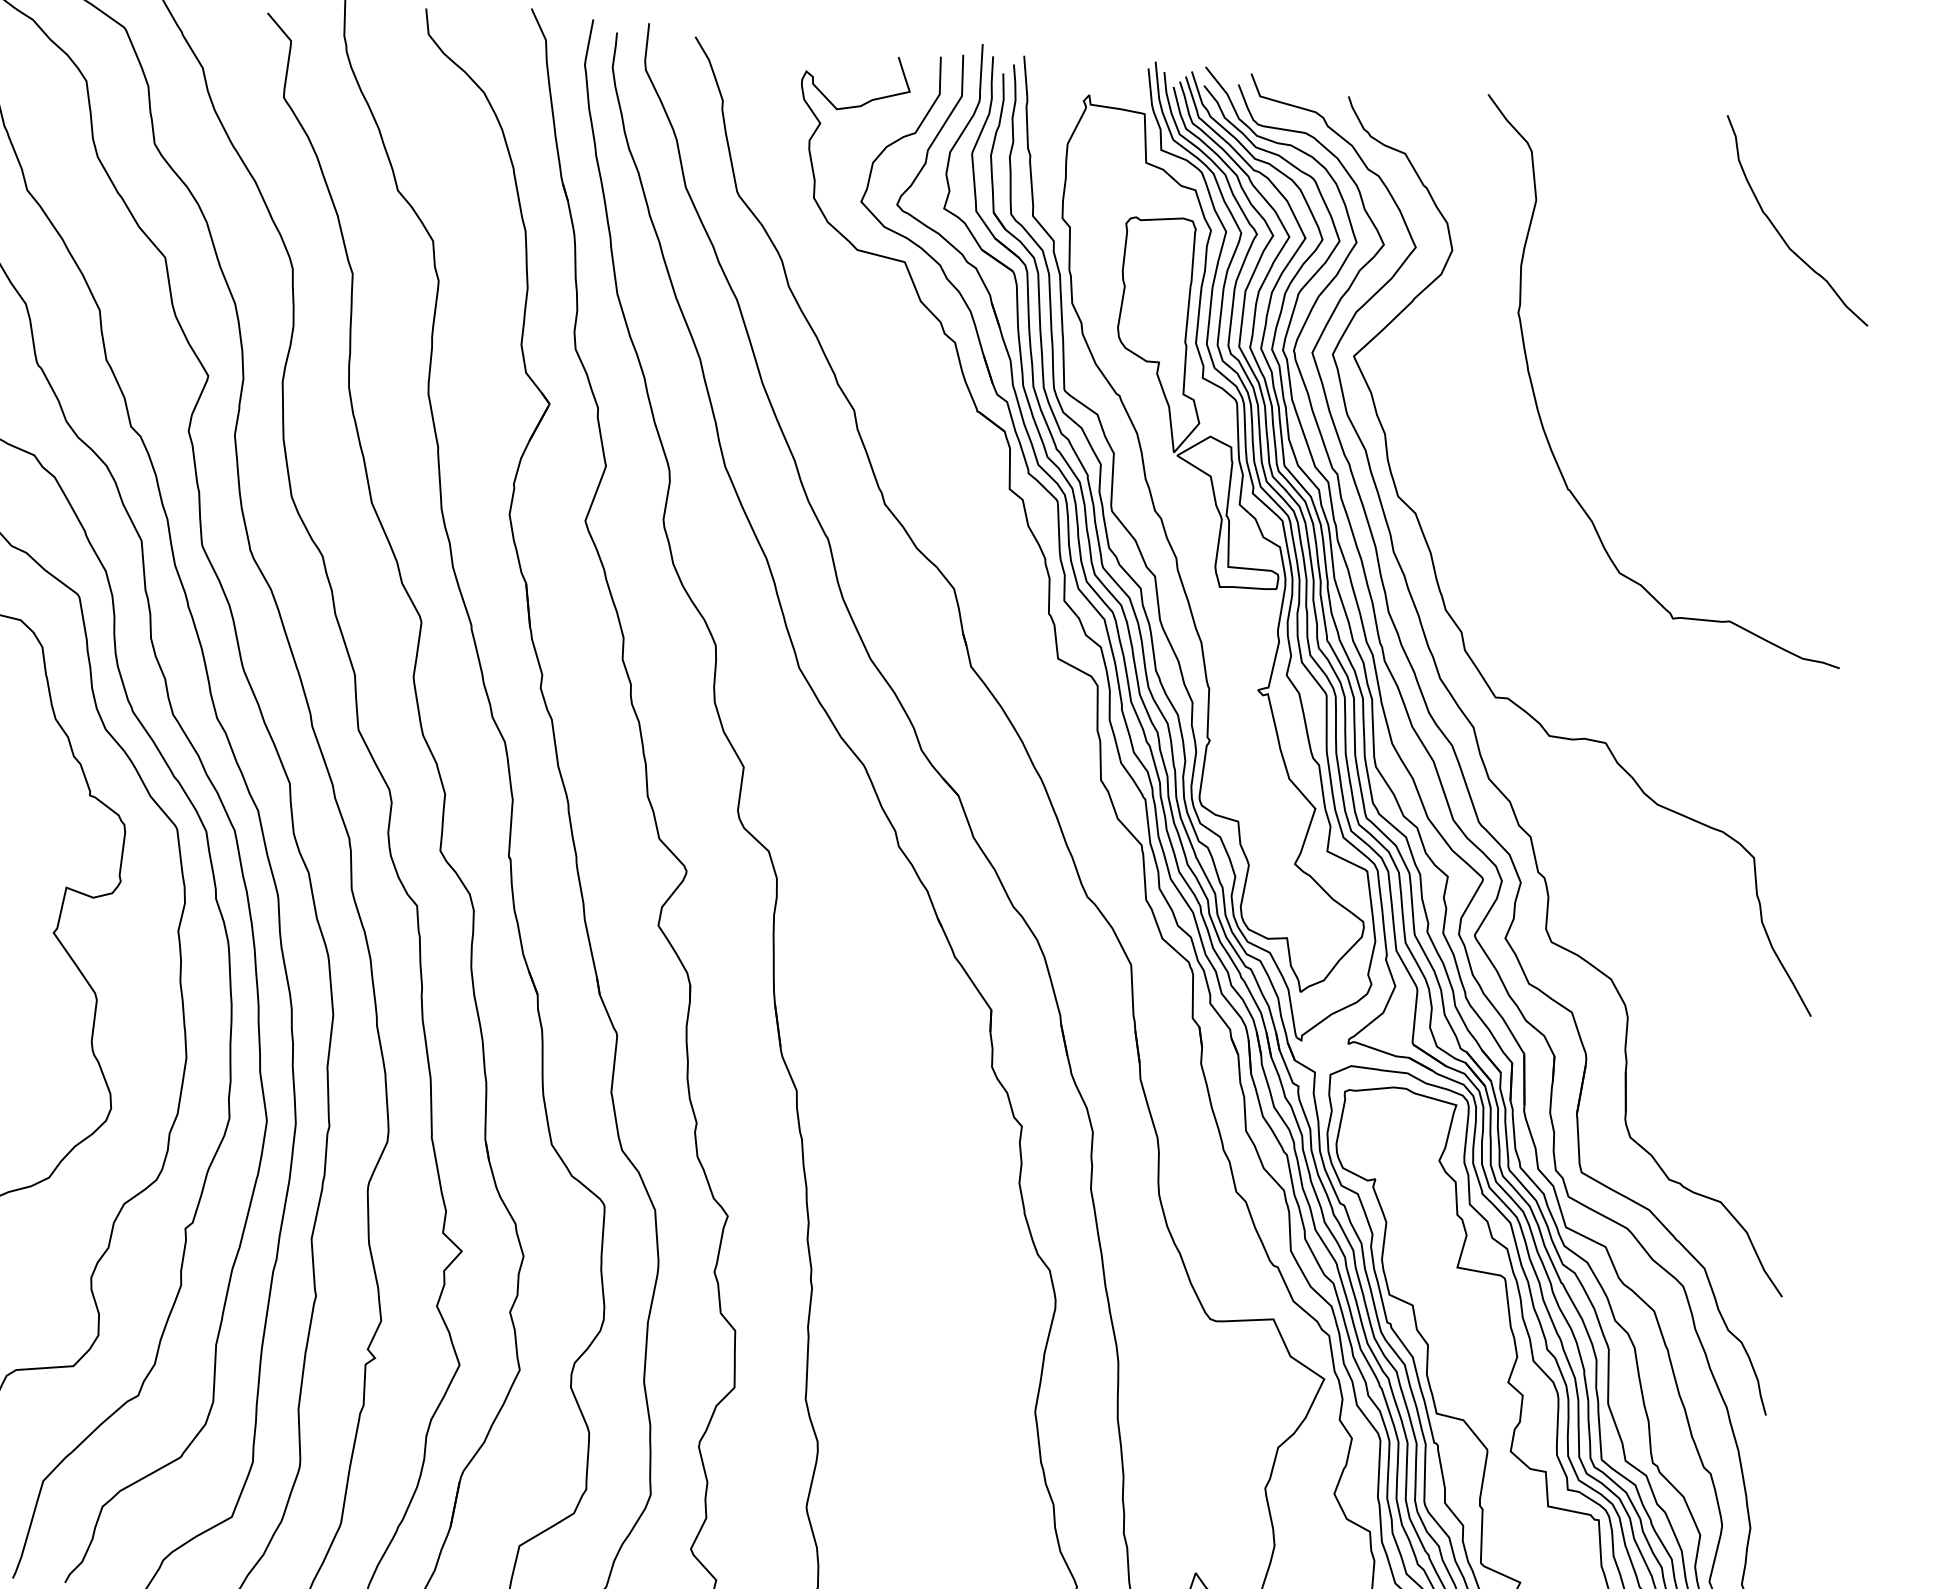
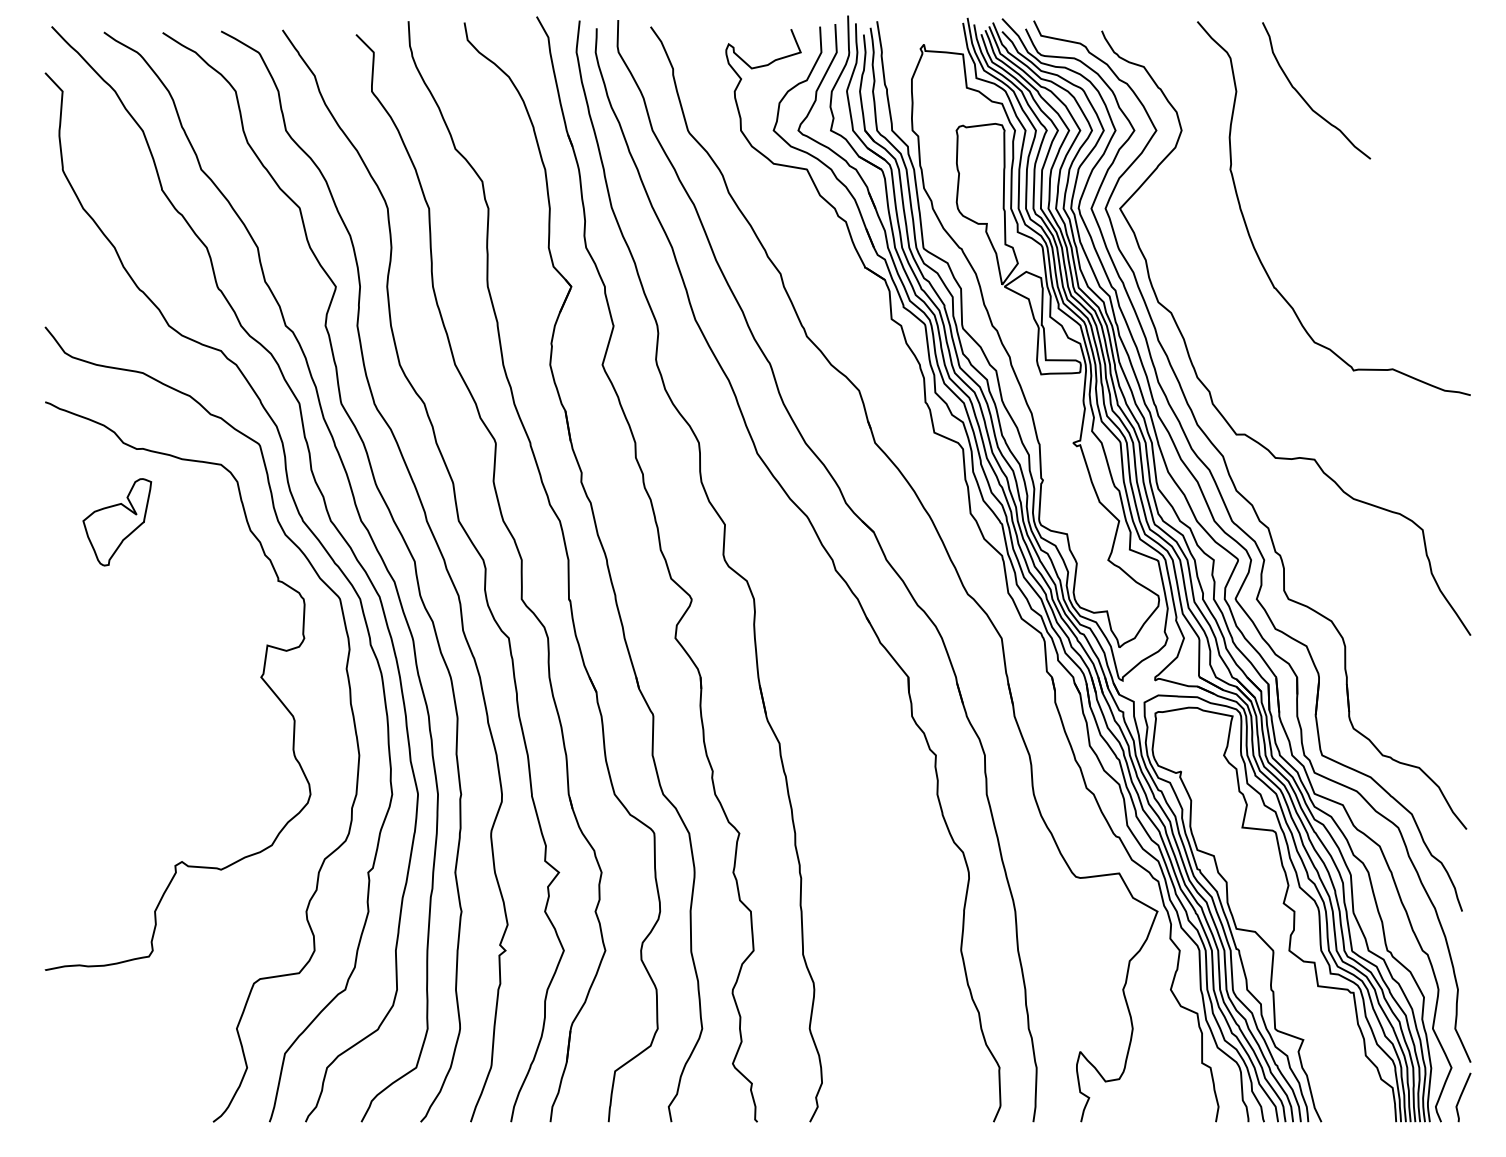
curve: (1779, 230) -> (1304, 98), moved

